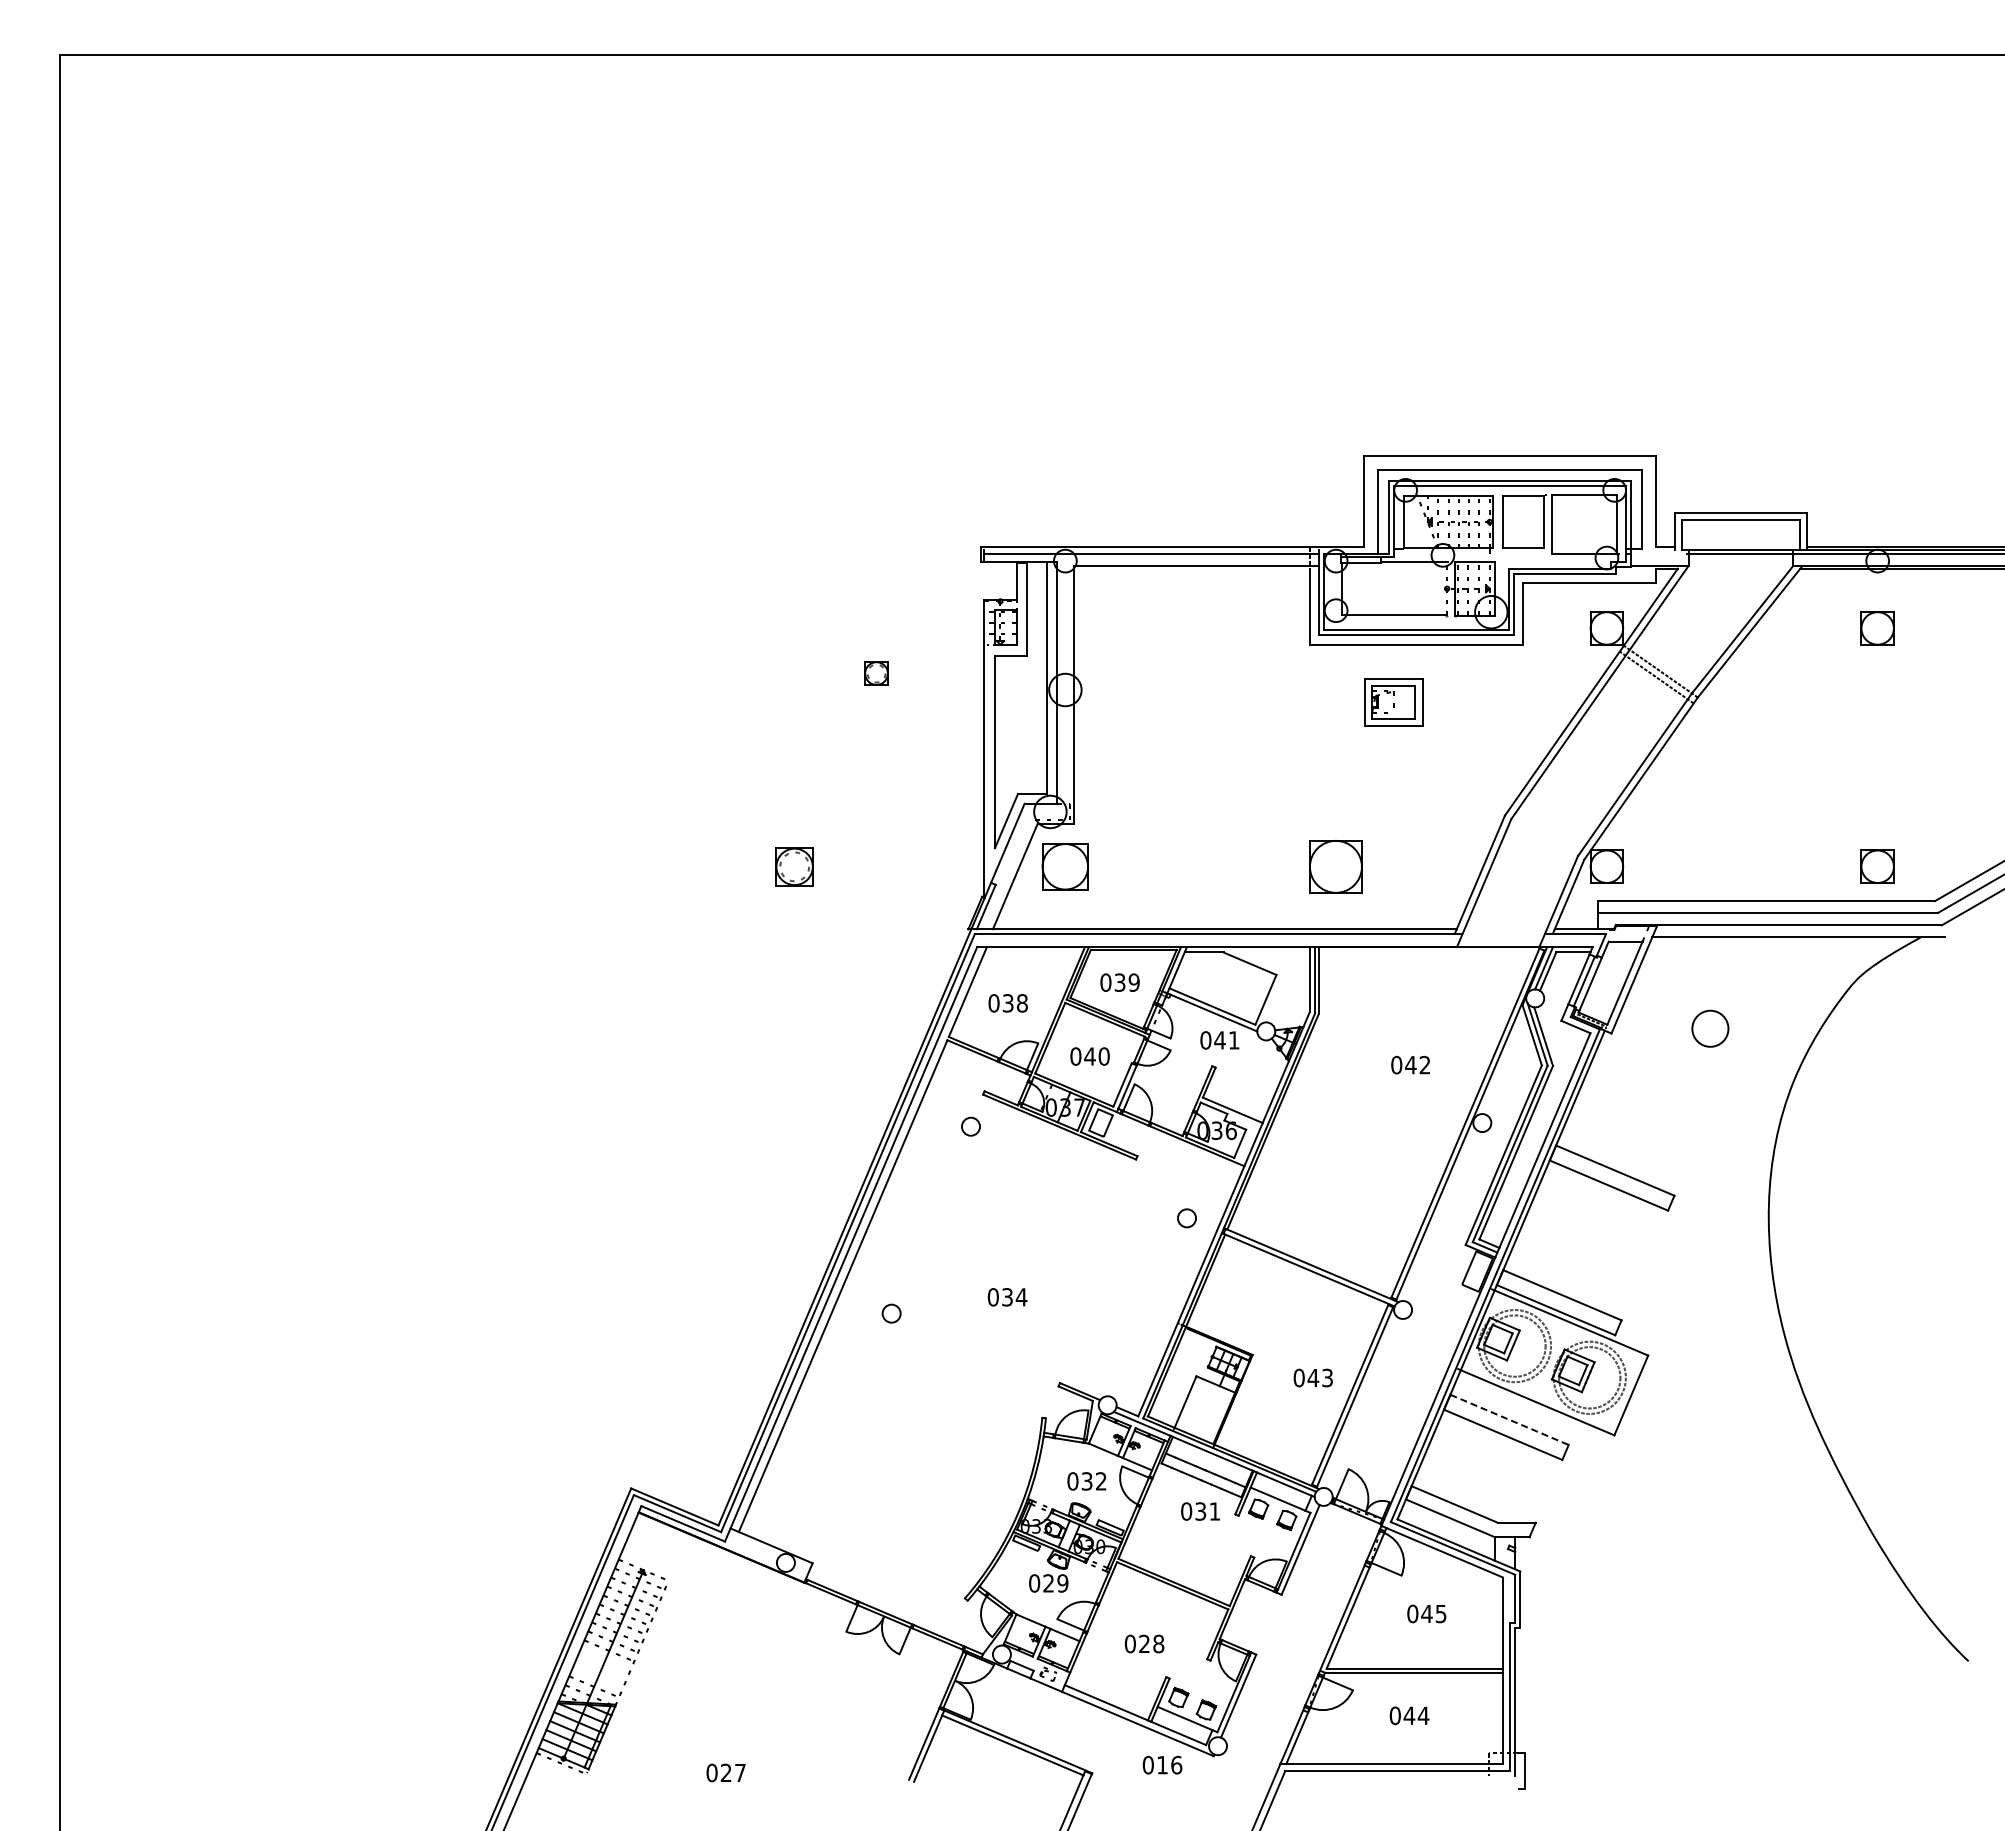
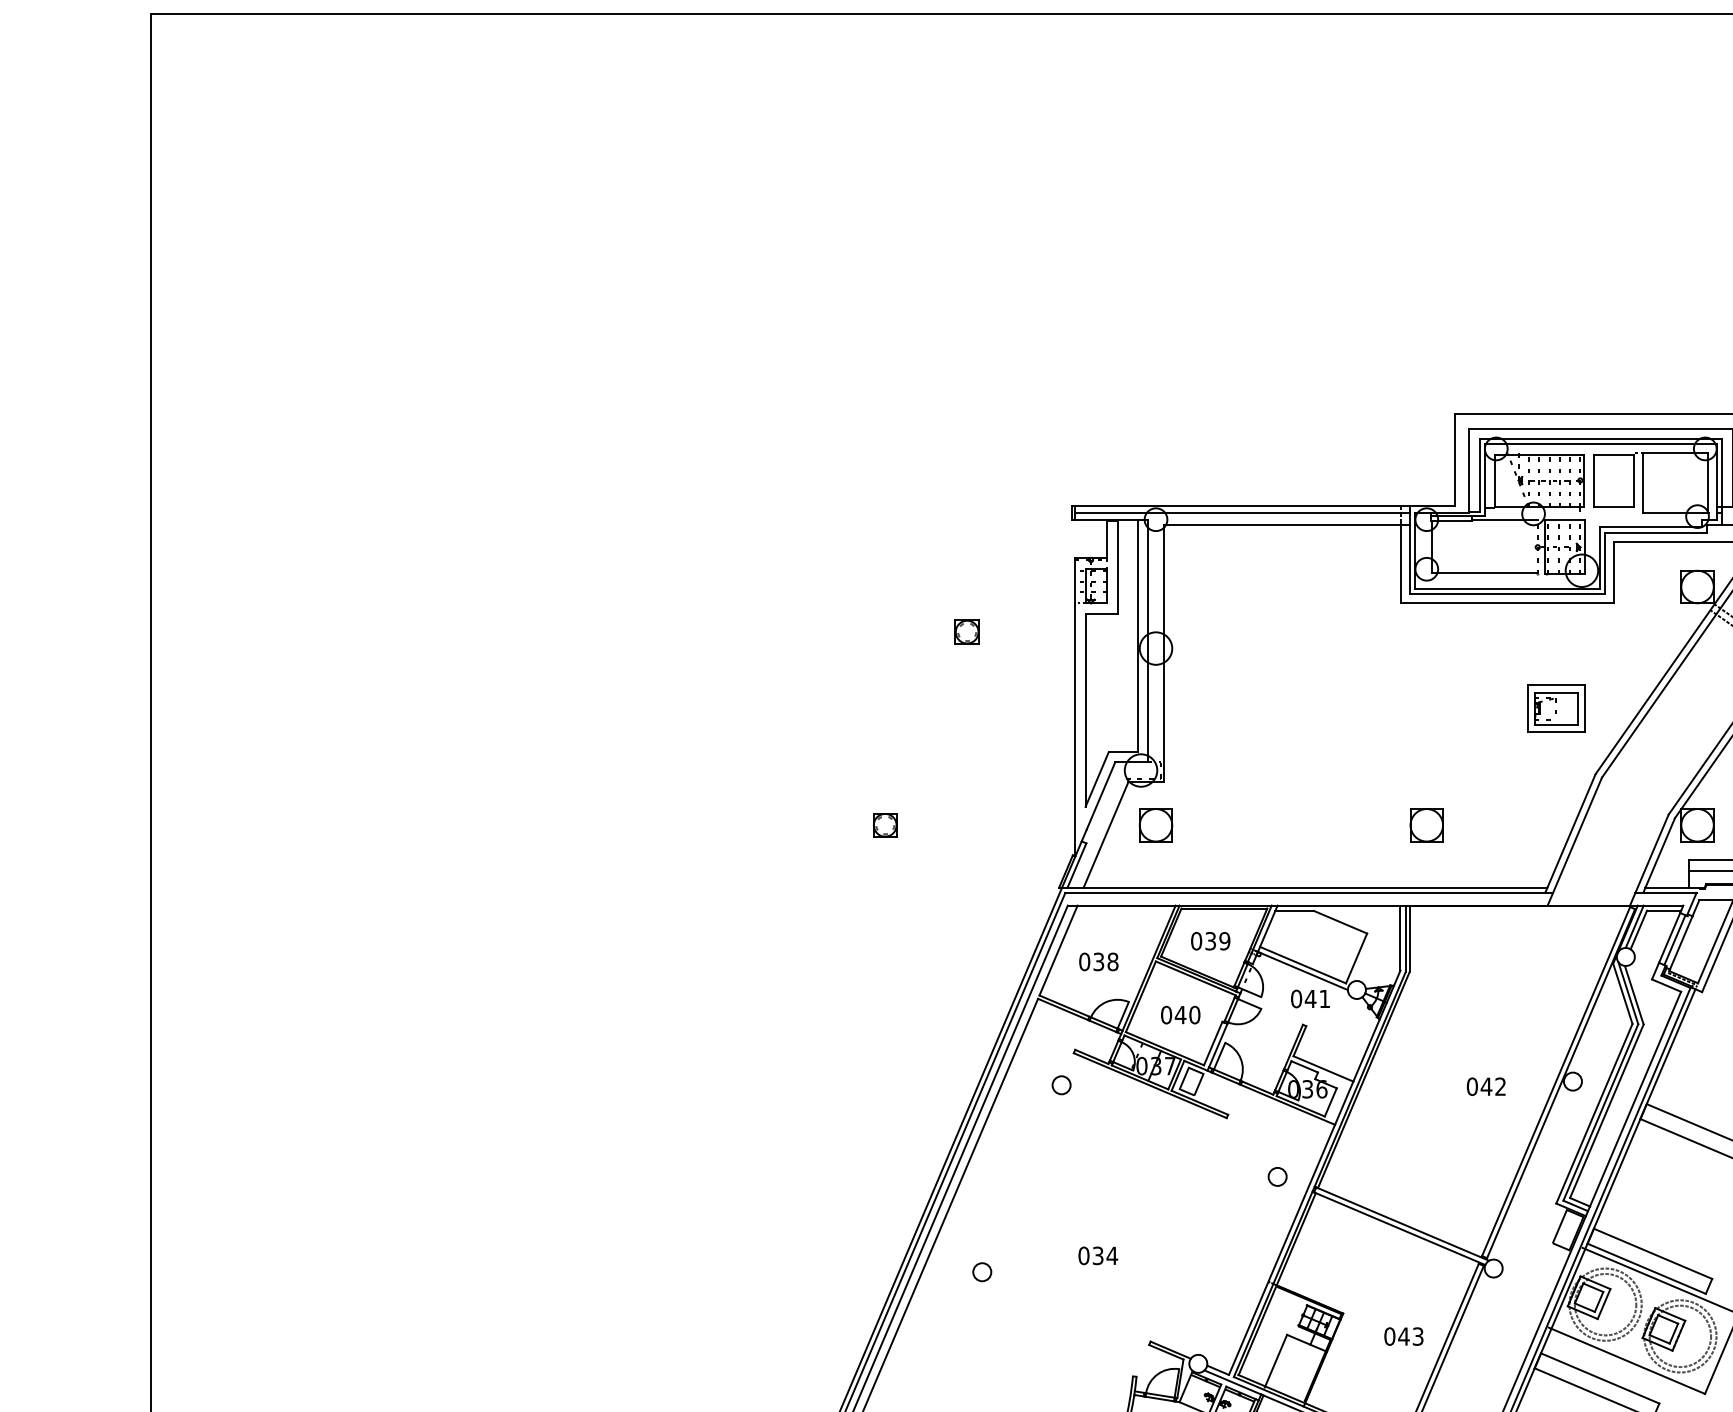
part: (1393, 702) -> (1556, 709), moved
part: (794, 866) -> (885, 825), size x0.62
part: (1065, 866) -> (1156, 825), size x0.71
part: (1336, 866) -> (1427, 825), size x0.62
text: (1410, 1064) -> (1486, 1086), moved
line: (1510, 1420) -> (1601, 1379), dashed -> solid

